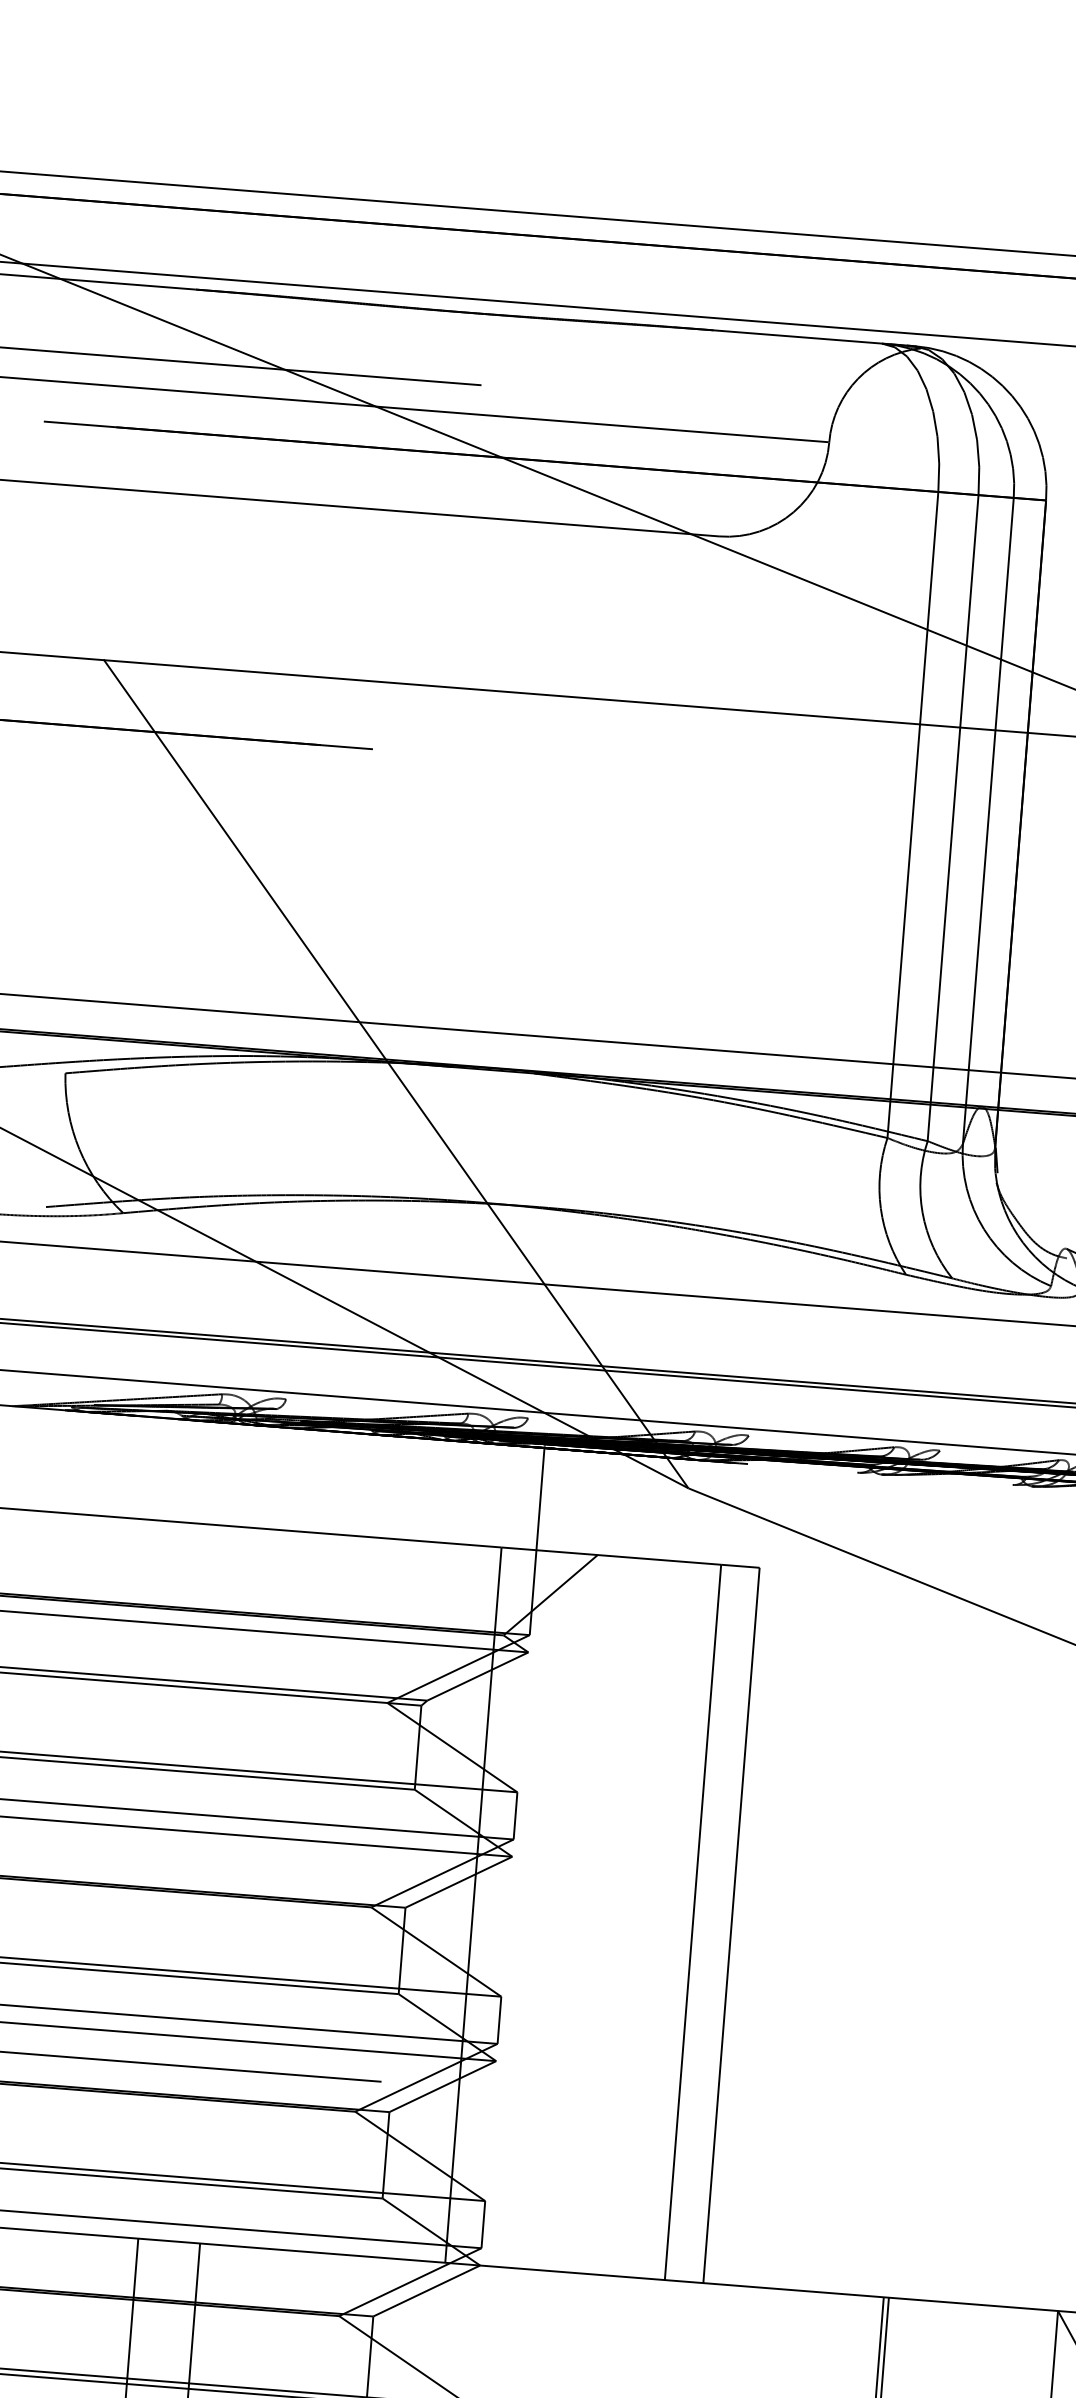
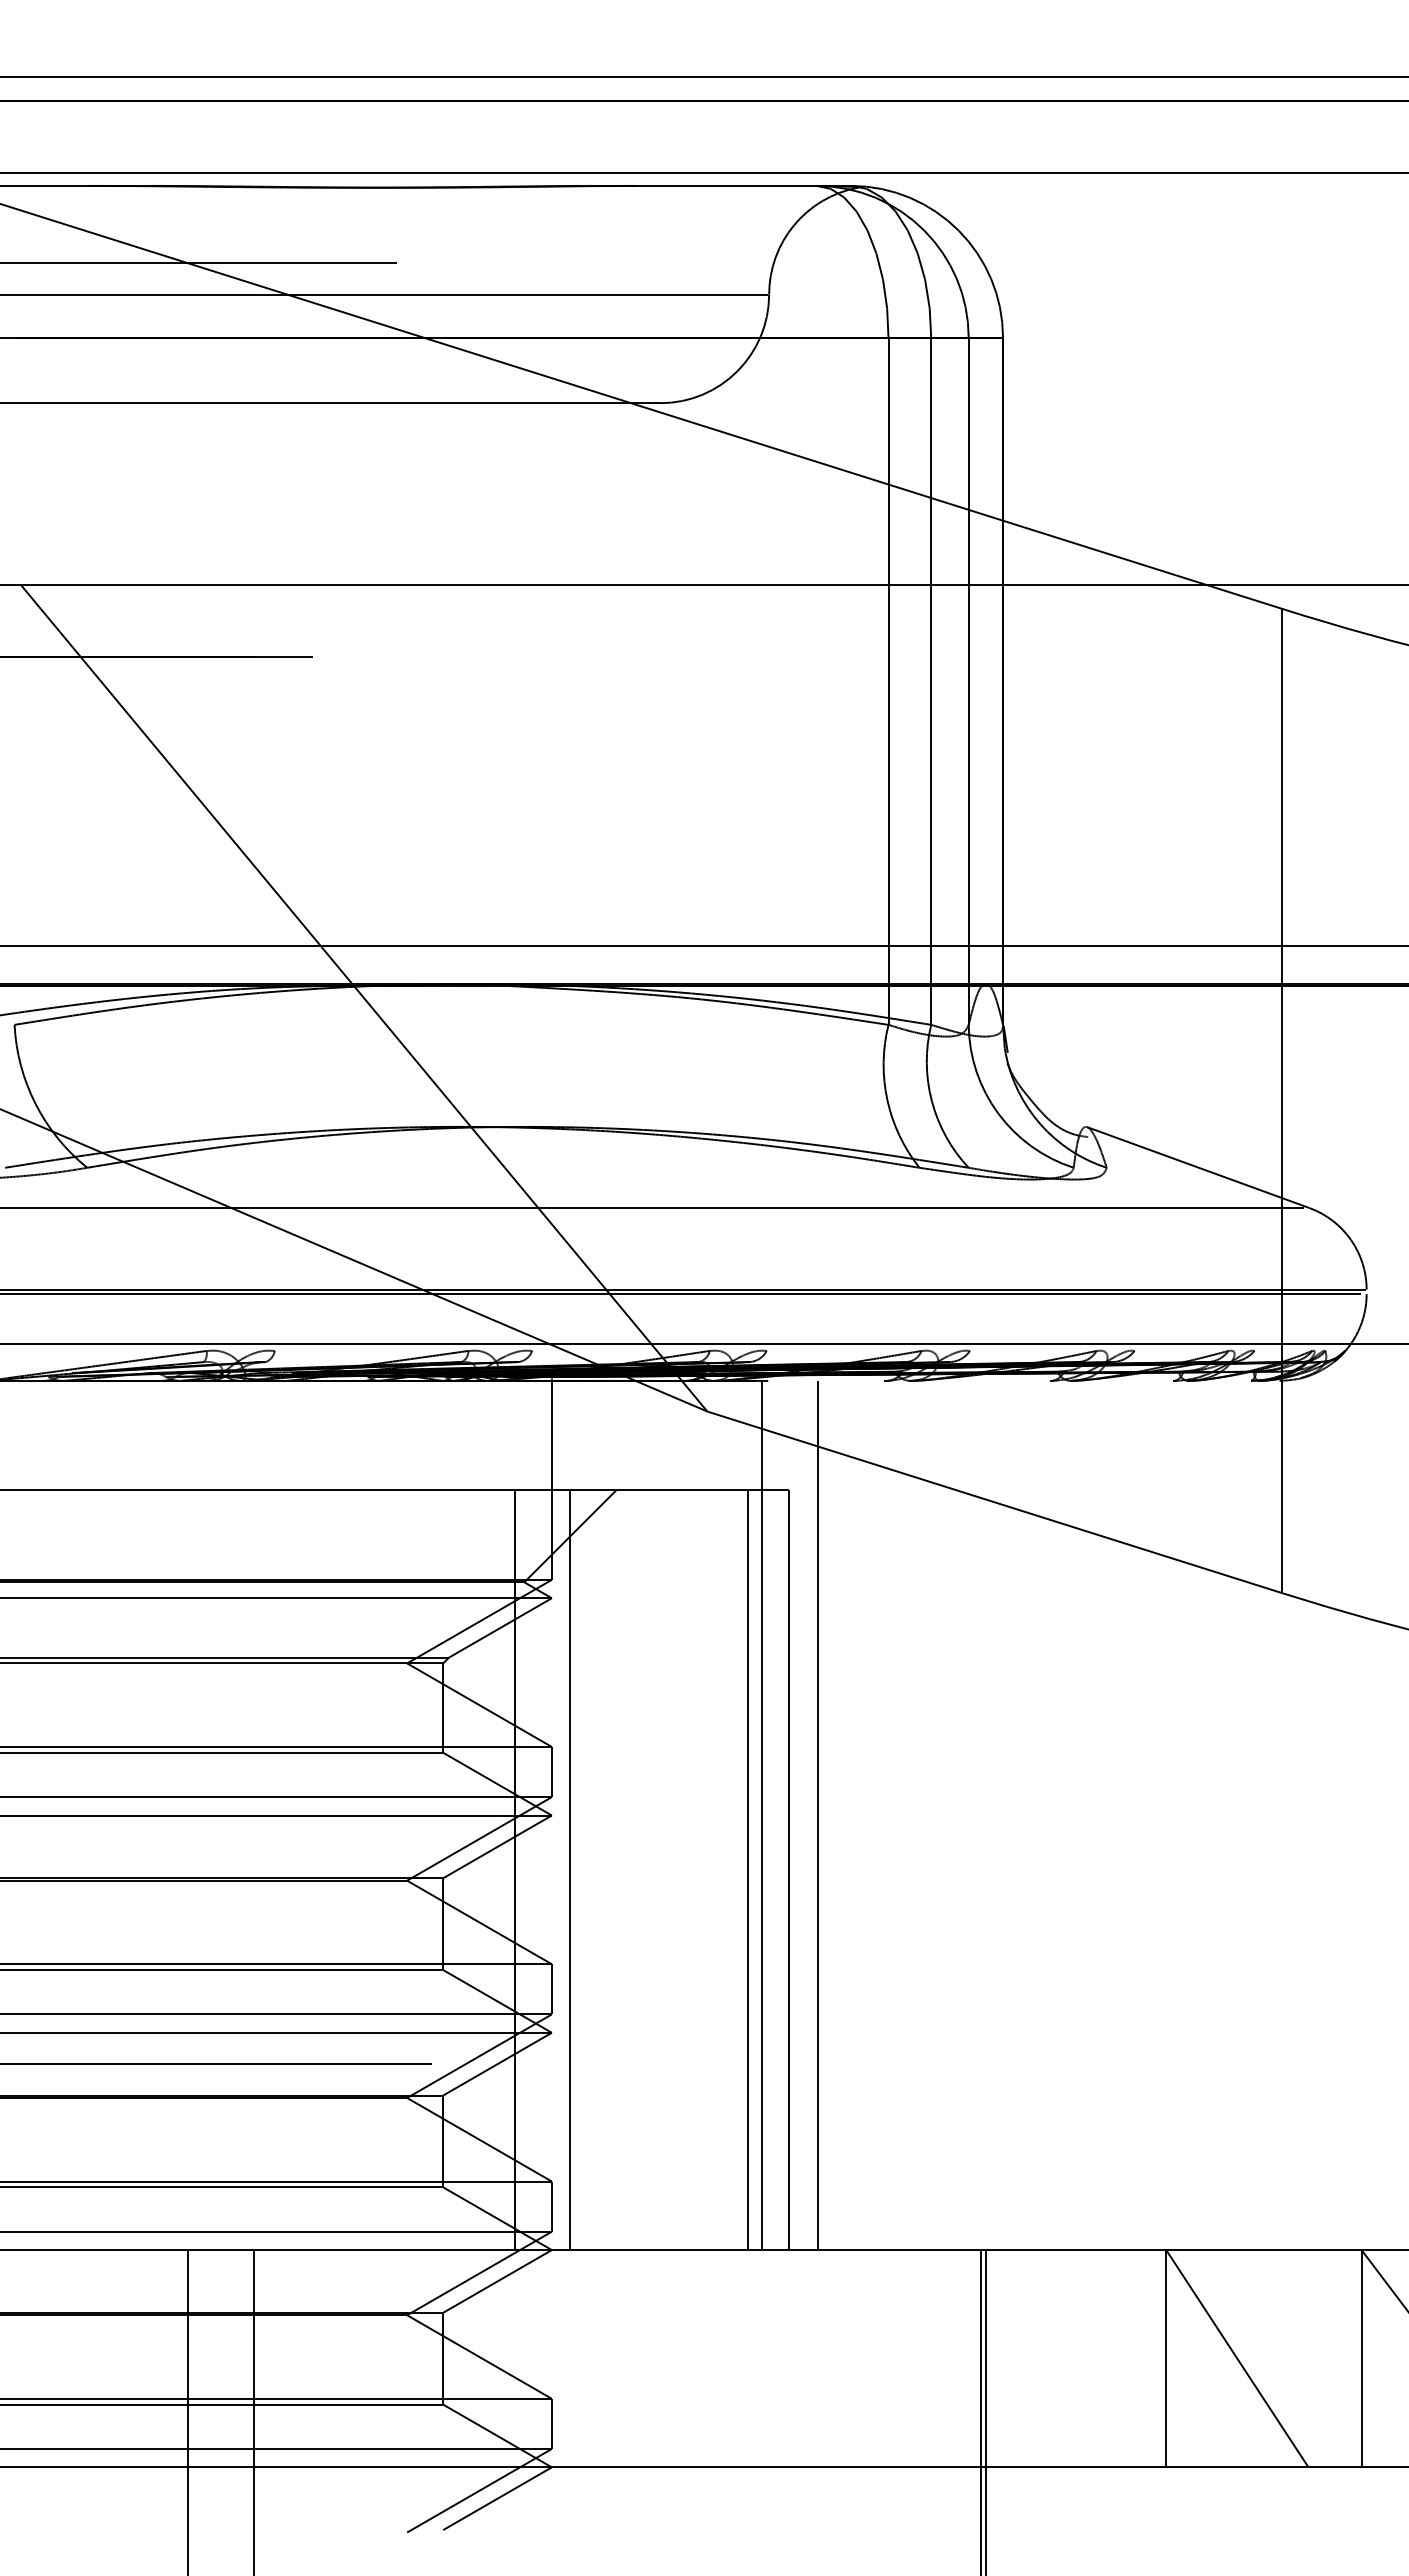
line: (710, 1872) -> (762, 1815), added
line: (763, 1876) -> (818, 1815), added
line: (525, 1908) -> (570, 1869), added

